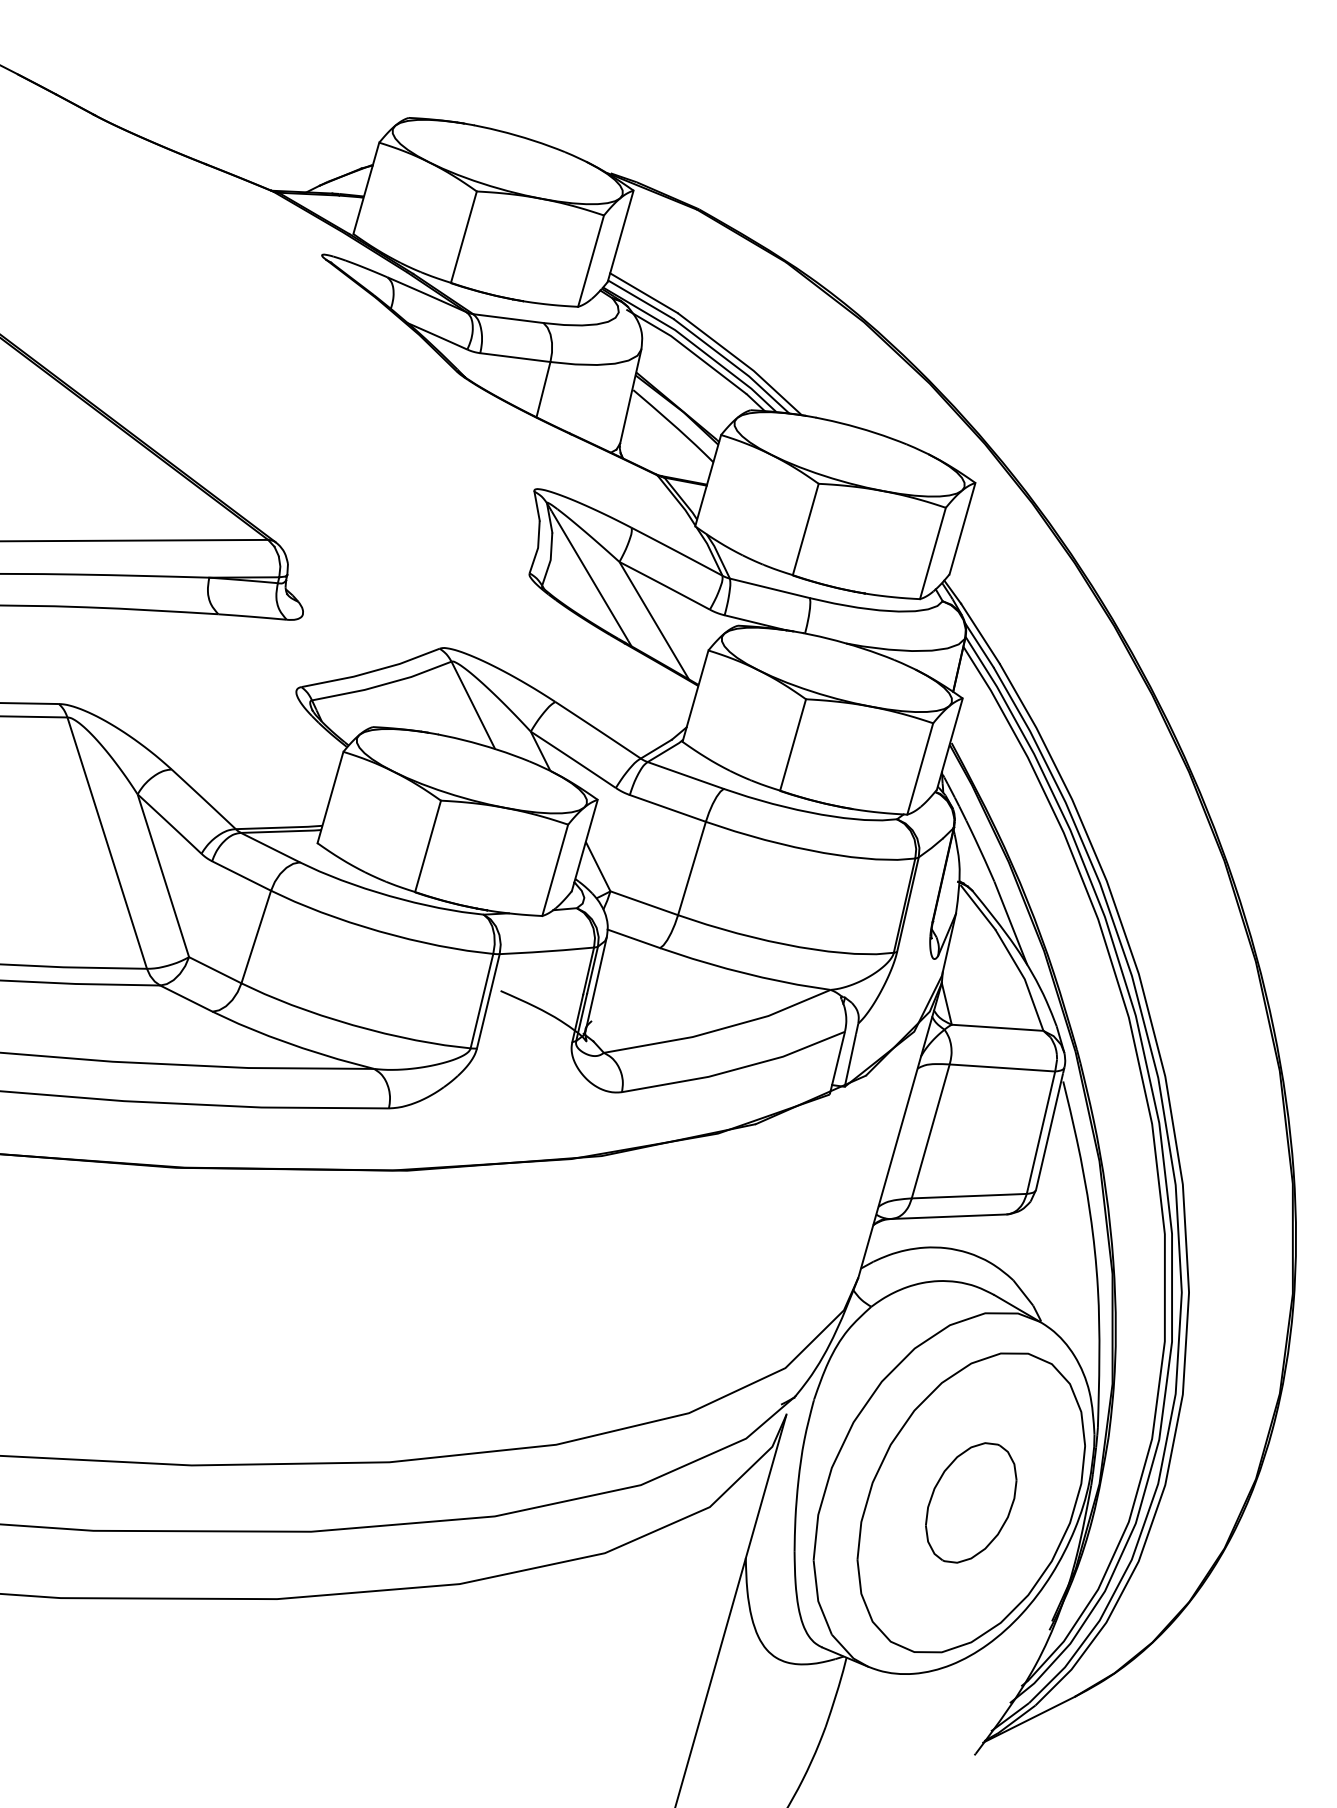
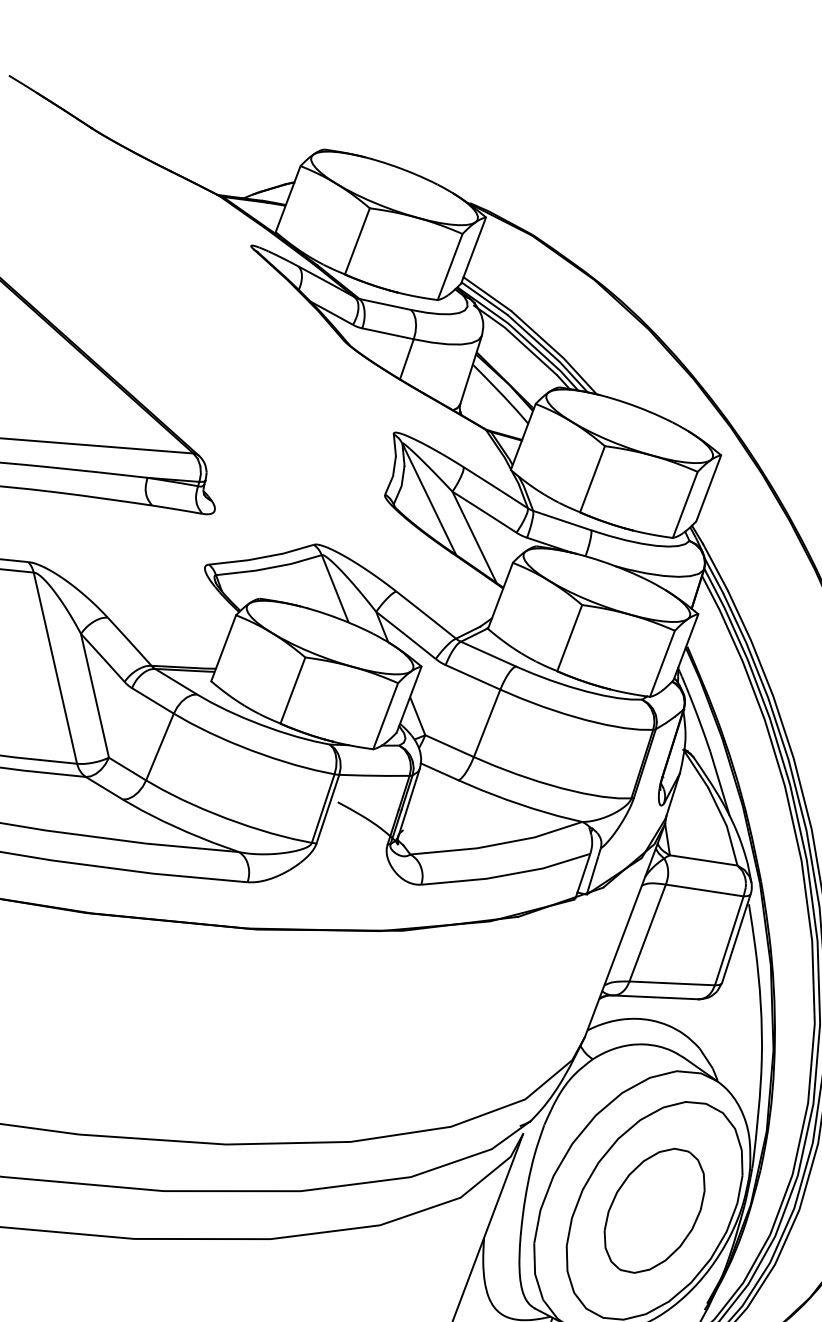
part: (970, 1502) -> (654, 1210), size x1.43

